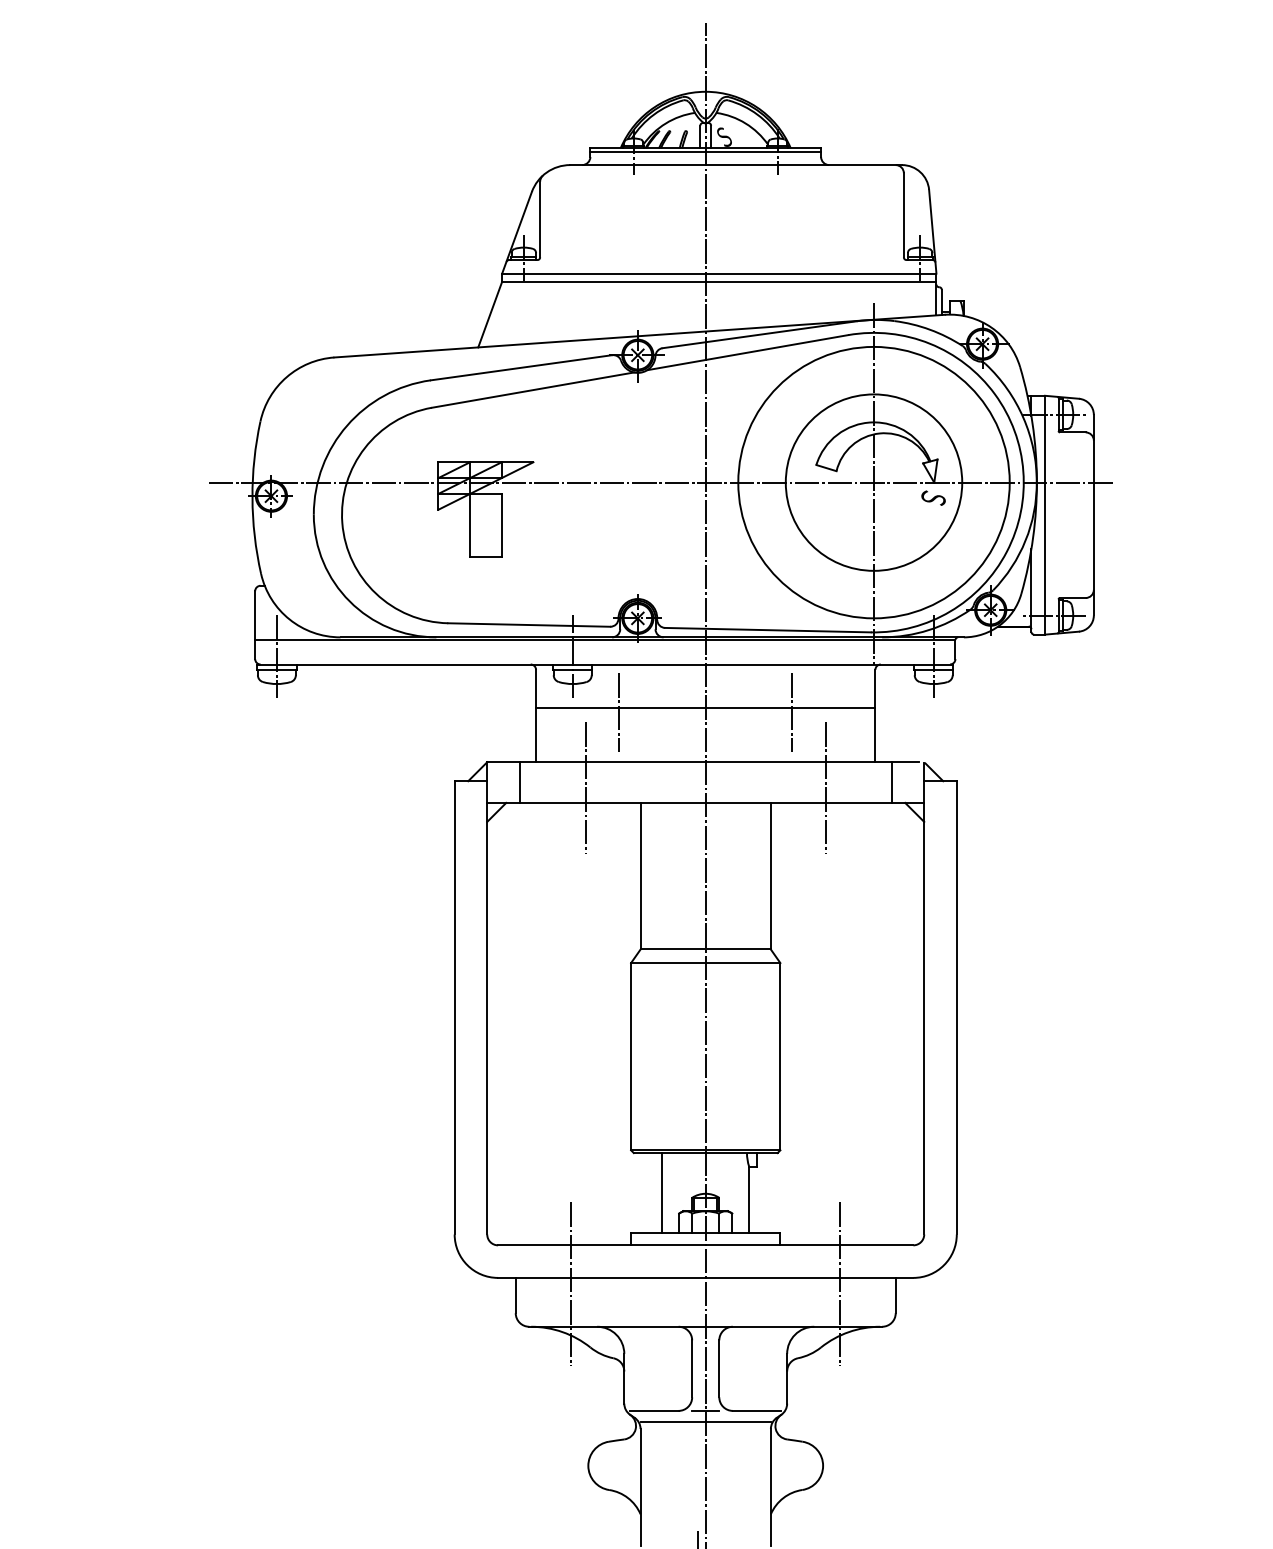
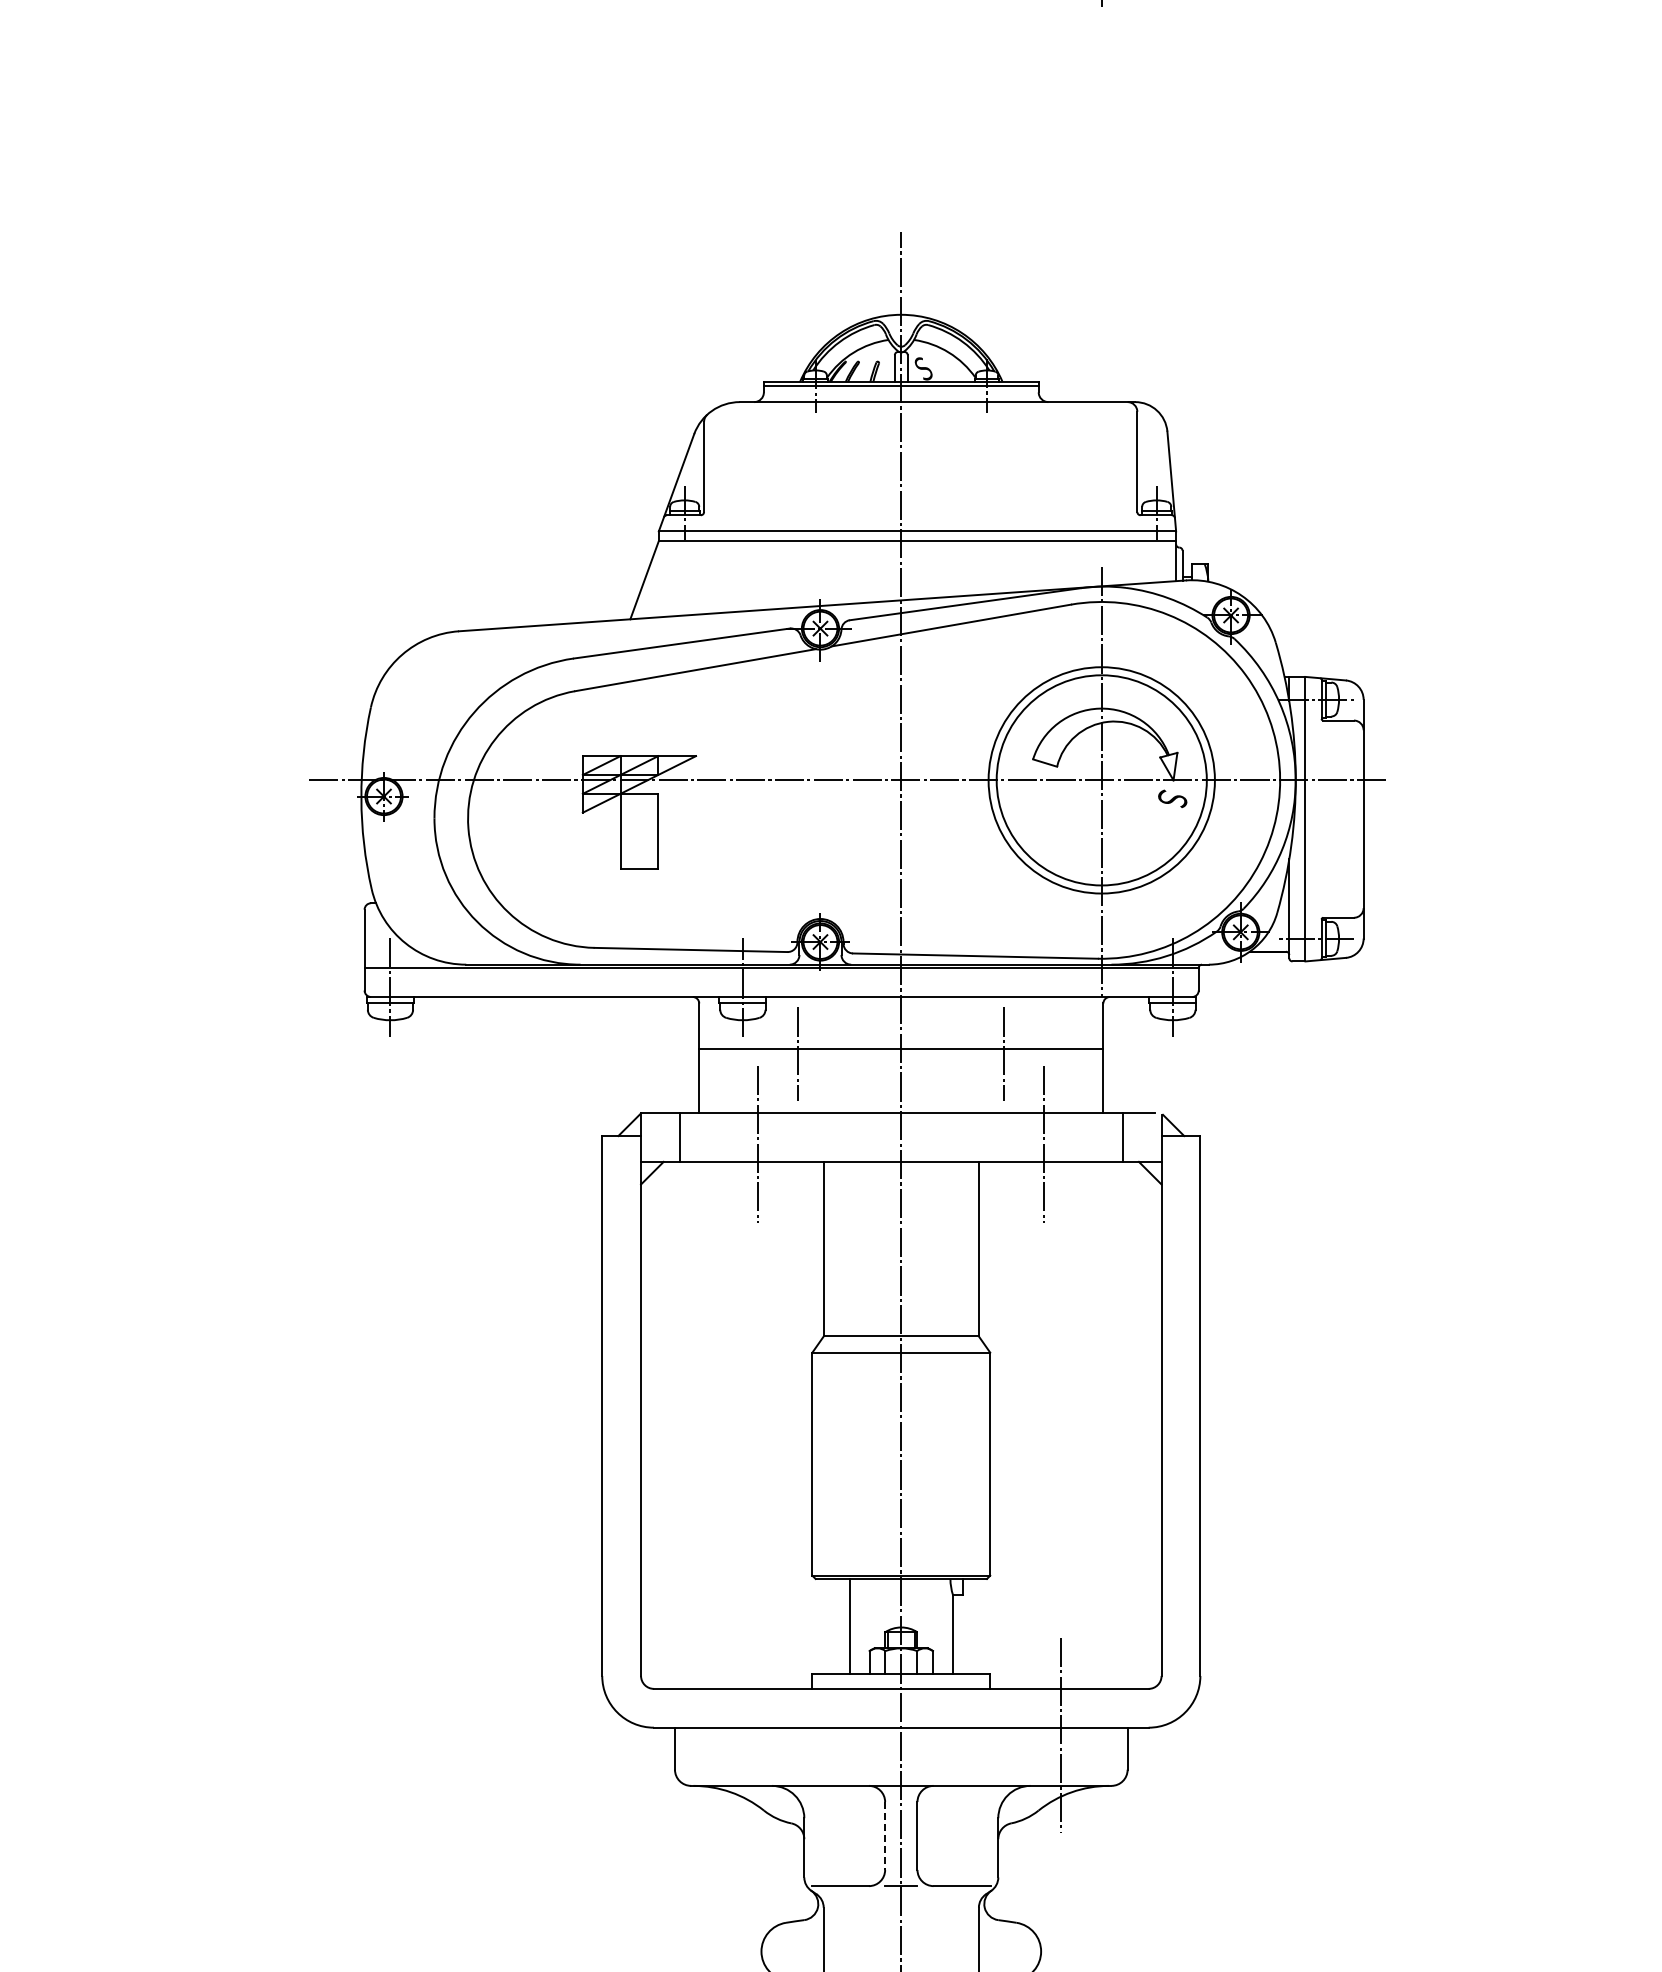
circle: (873, 482) -> (1101, 780), size x0.7
line: (571, 1284) -> (741, 1735), removed
line: (692, 1369) -> (885, 1836), solid -> dashed
line: (705, 1422) -> (900, 1899), removed

